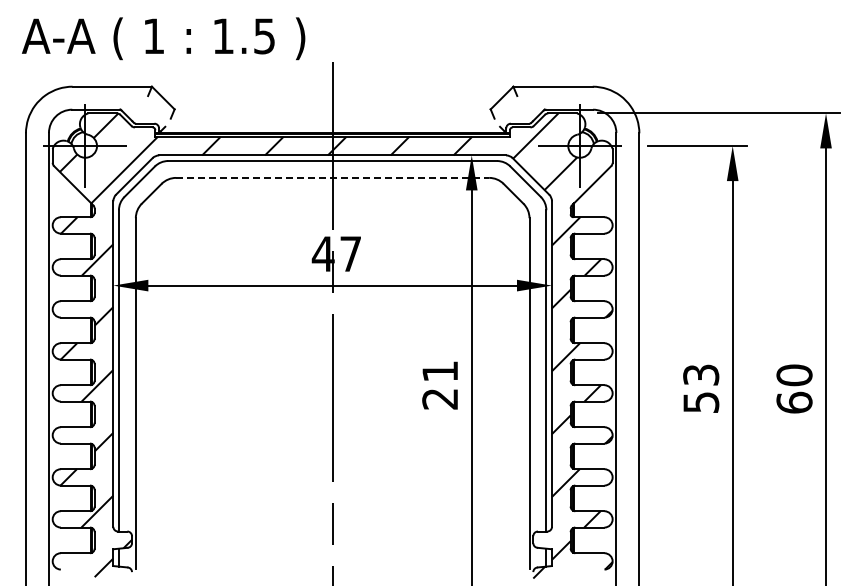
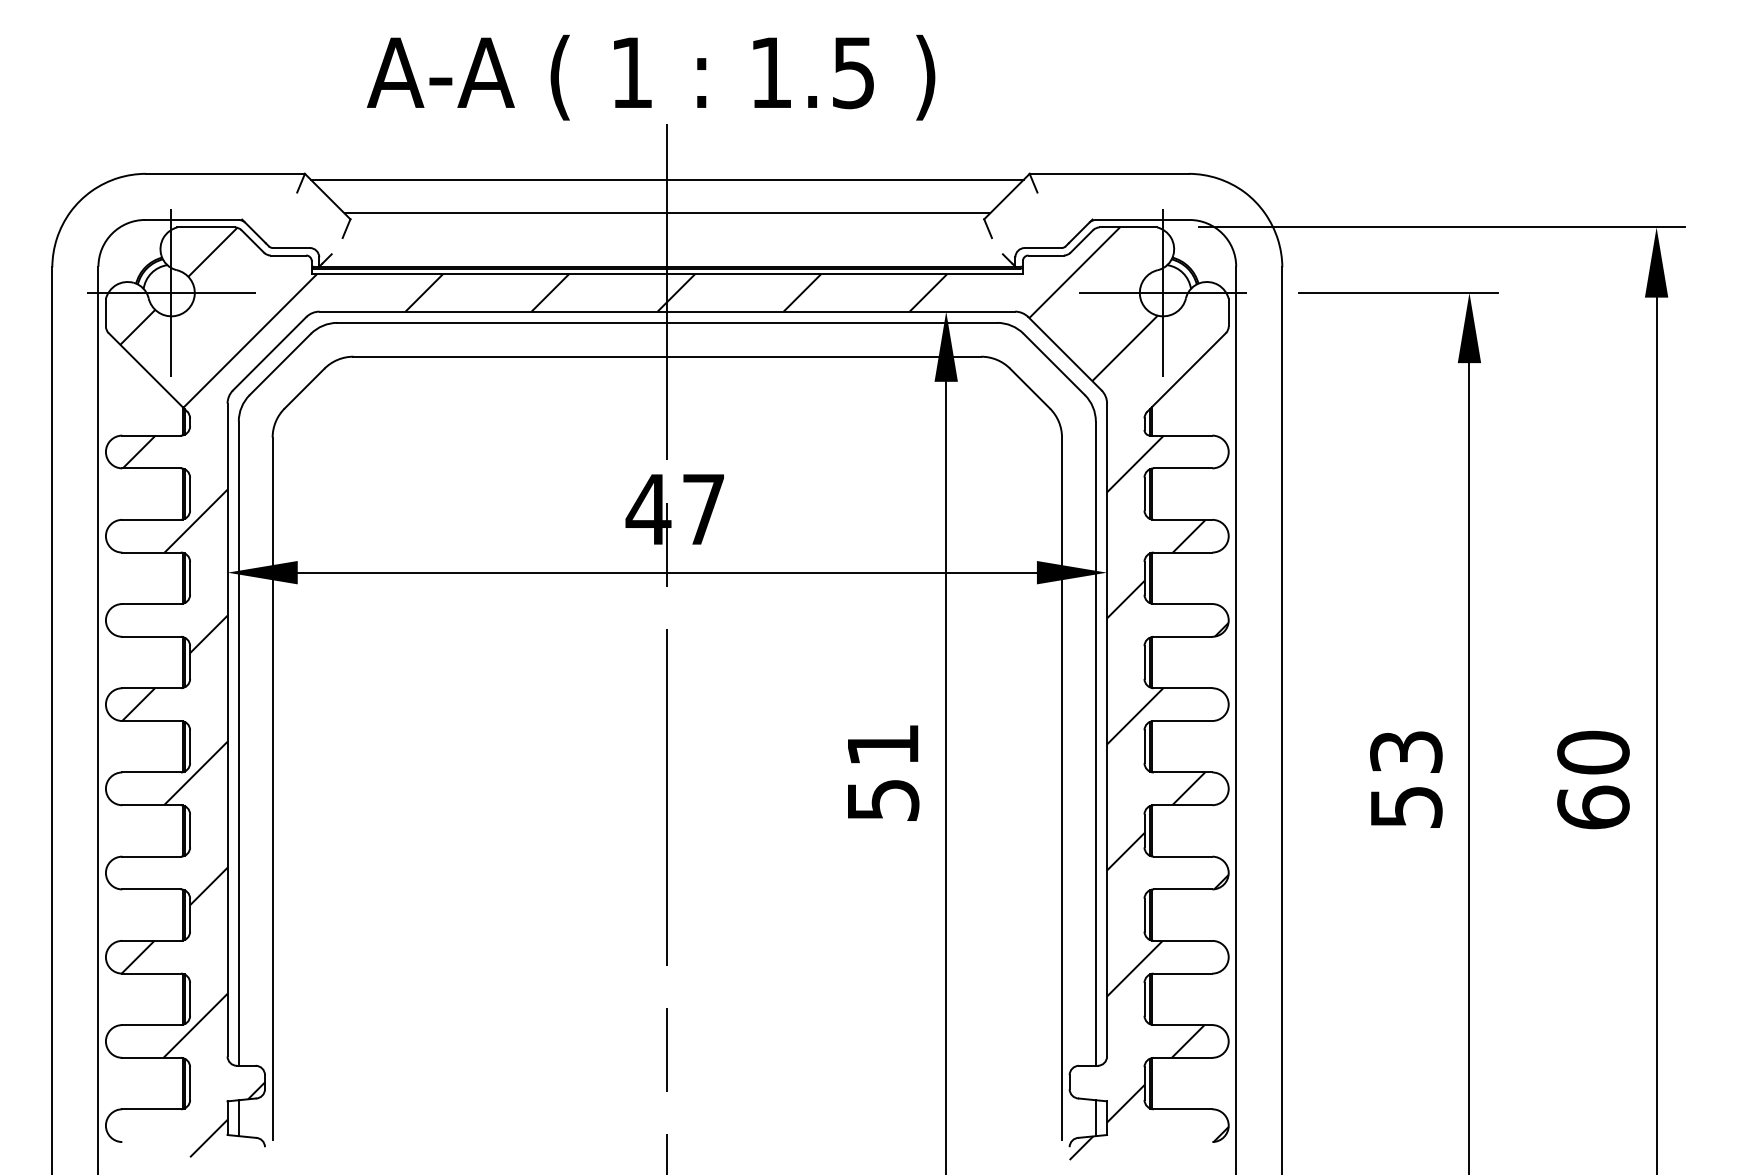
text: (163, 38) -> (650, 77), moved
line: (332, 89) -> (666, 179), added
line: (332, 106) -> (666, 213), added
line: (332, 177) -> (666, 355), dashed -> solid
text: (440, 399) -> (883, 801), 21 -> 51

